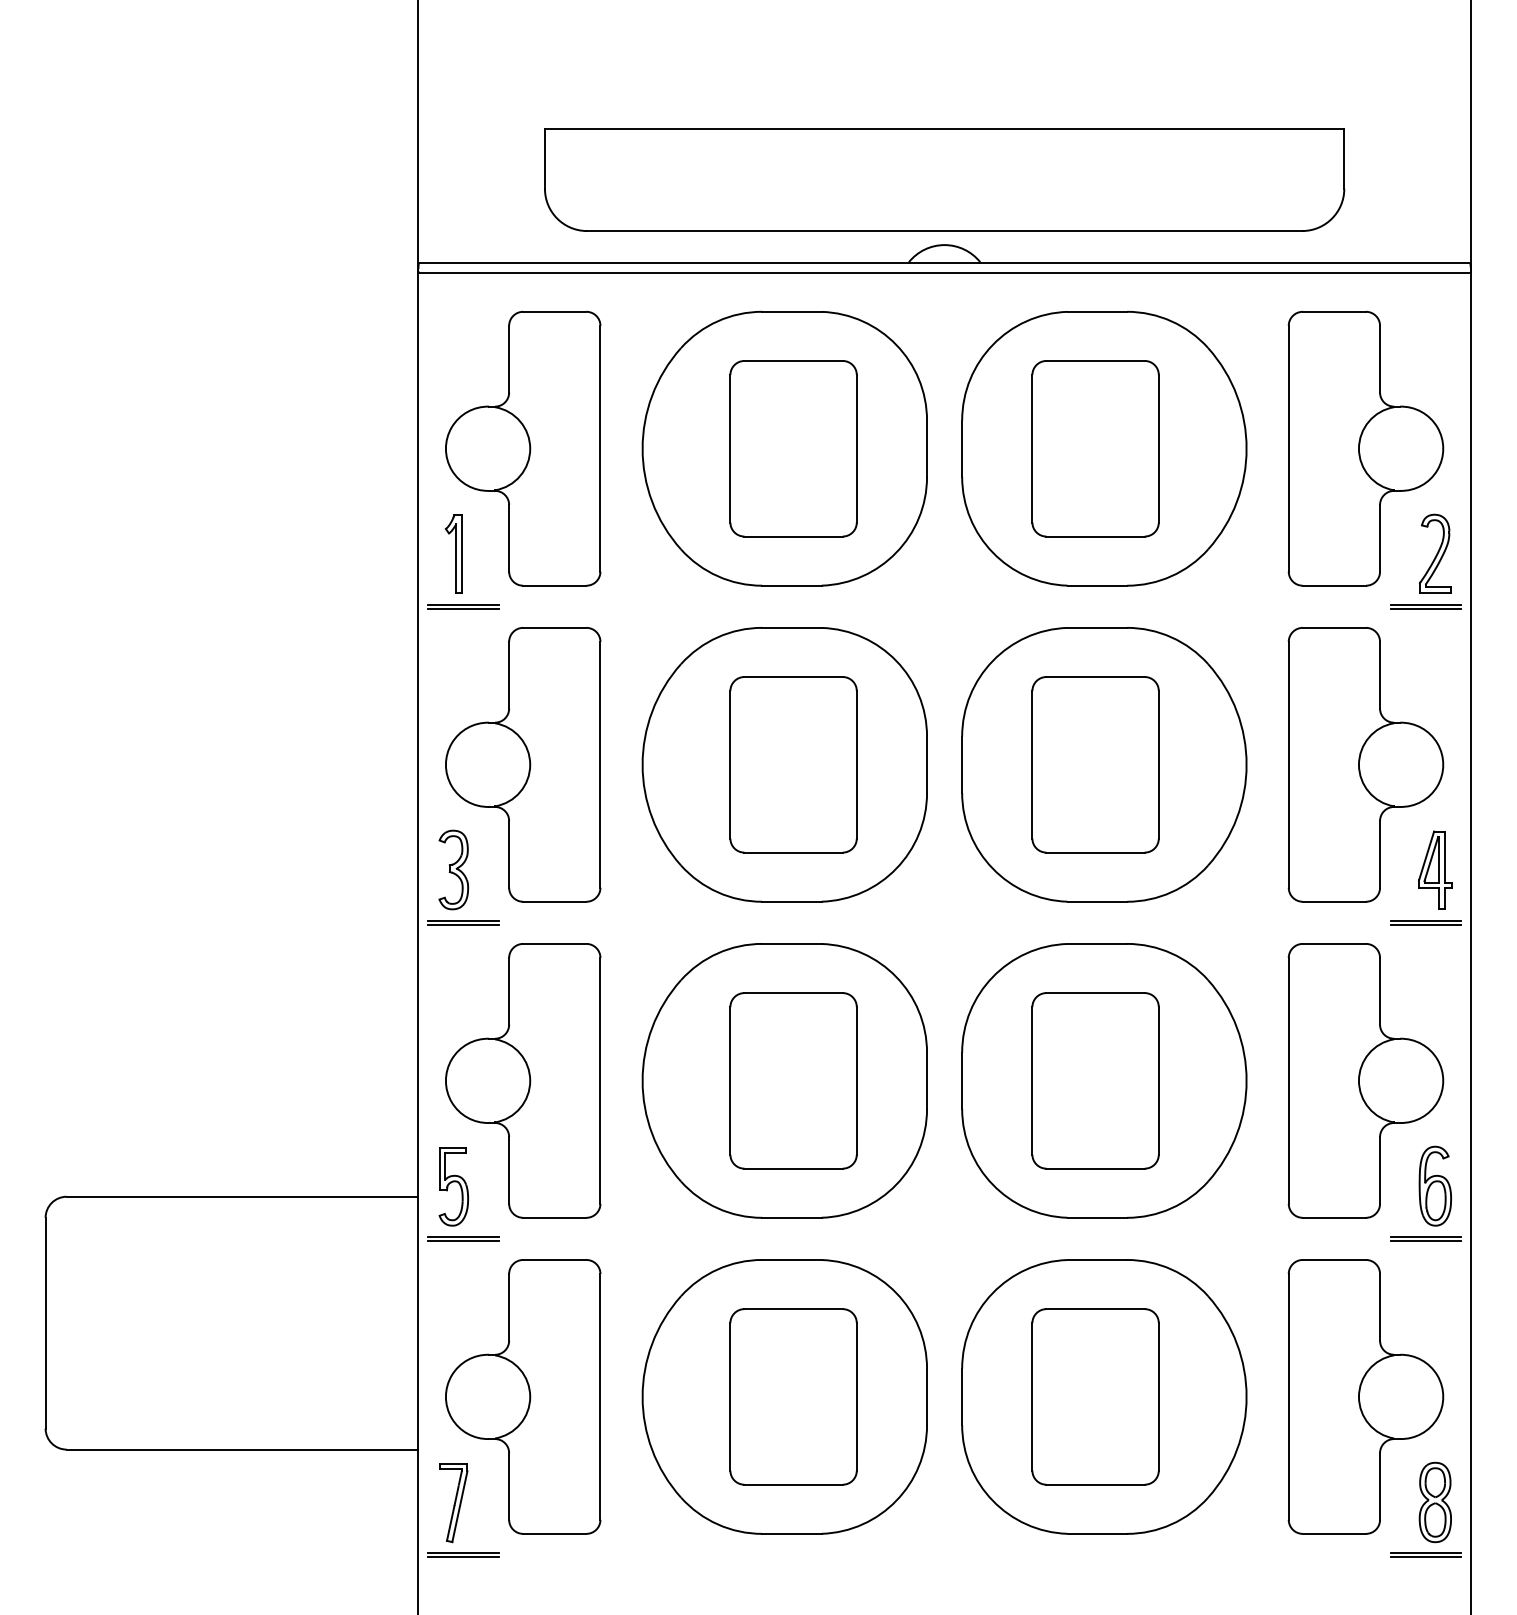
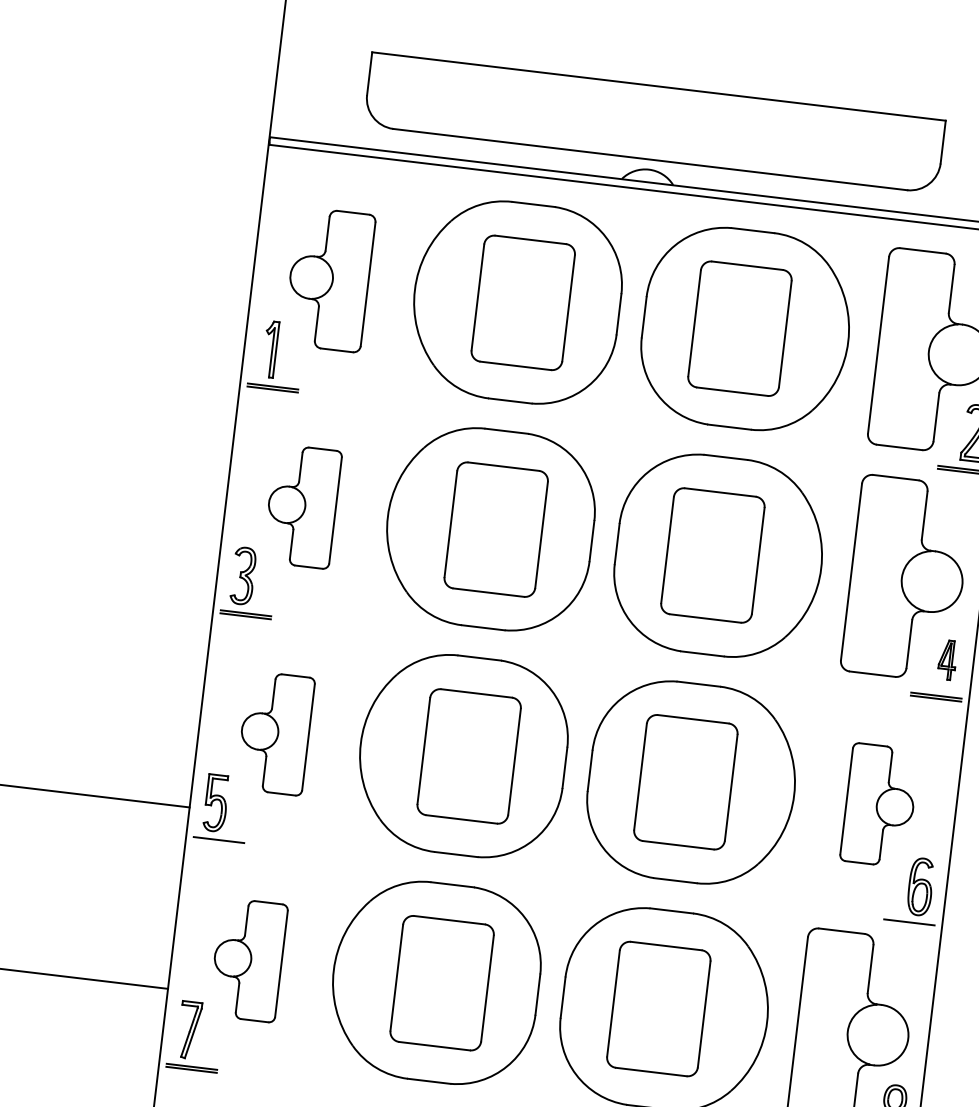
part: (523, 448) -> (329, 279), size x0.7
part: (523, 764) -> (302, 506), size x0.6
part: (1435, 869) -> (947, 659), size x0.7
part: (523, 1080) -> (275, 733), size x0.6
part: (1365, 1080) -> (879, 805), size x0.6
line: (463, 1241) -> (218, 843), removed
line: (1425, 1241) -> (908, 925), removed
part: (523, 1396) -> (248, 959), size x0.6

